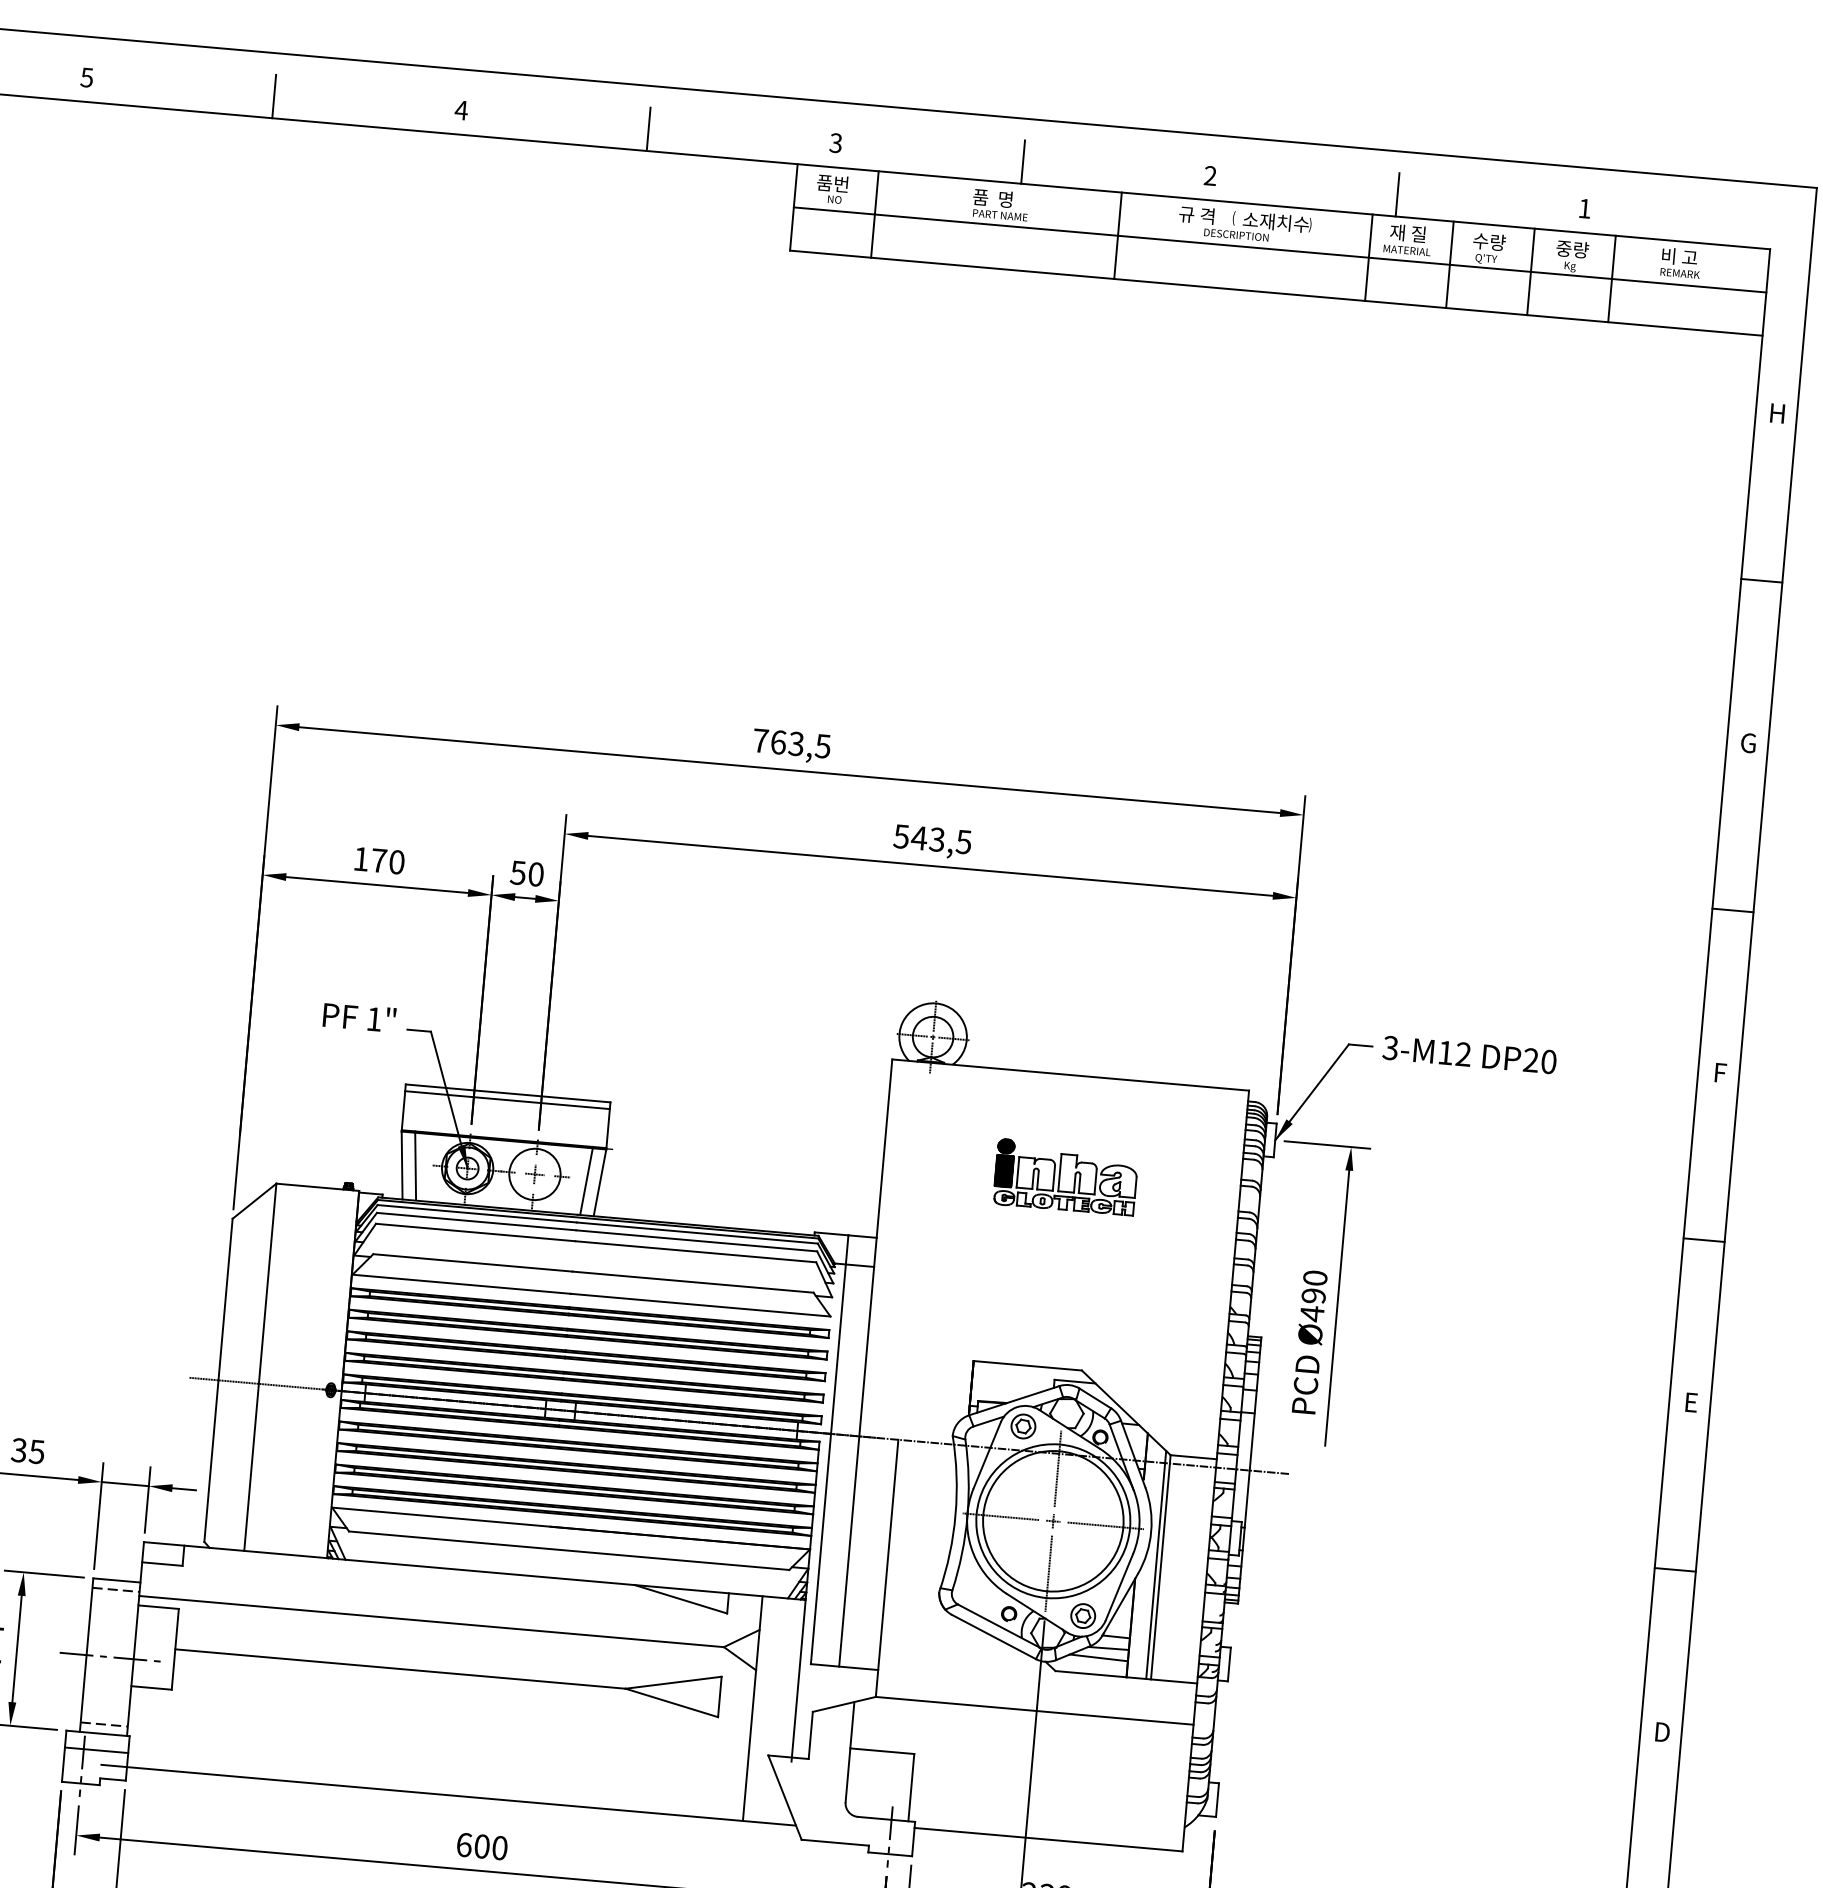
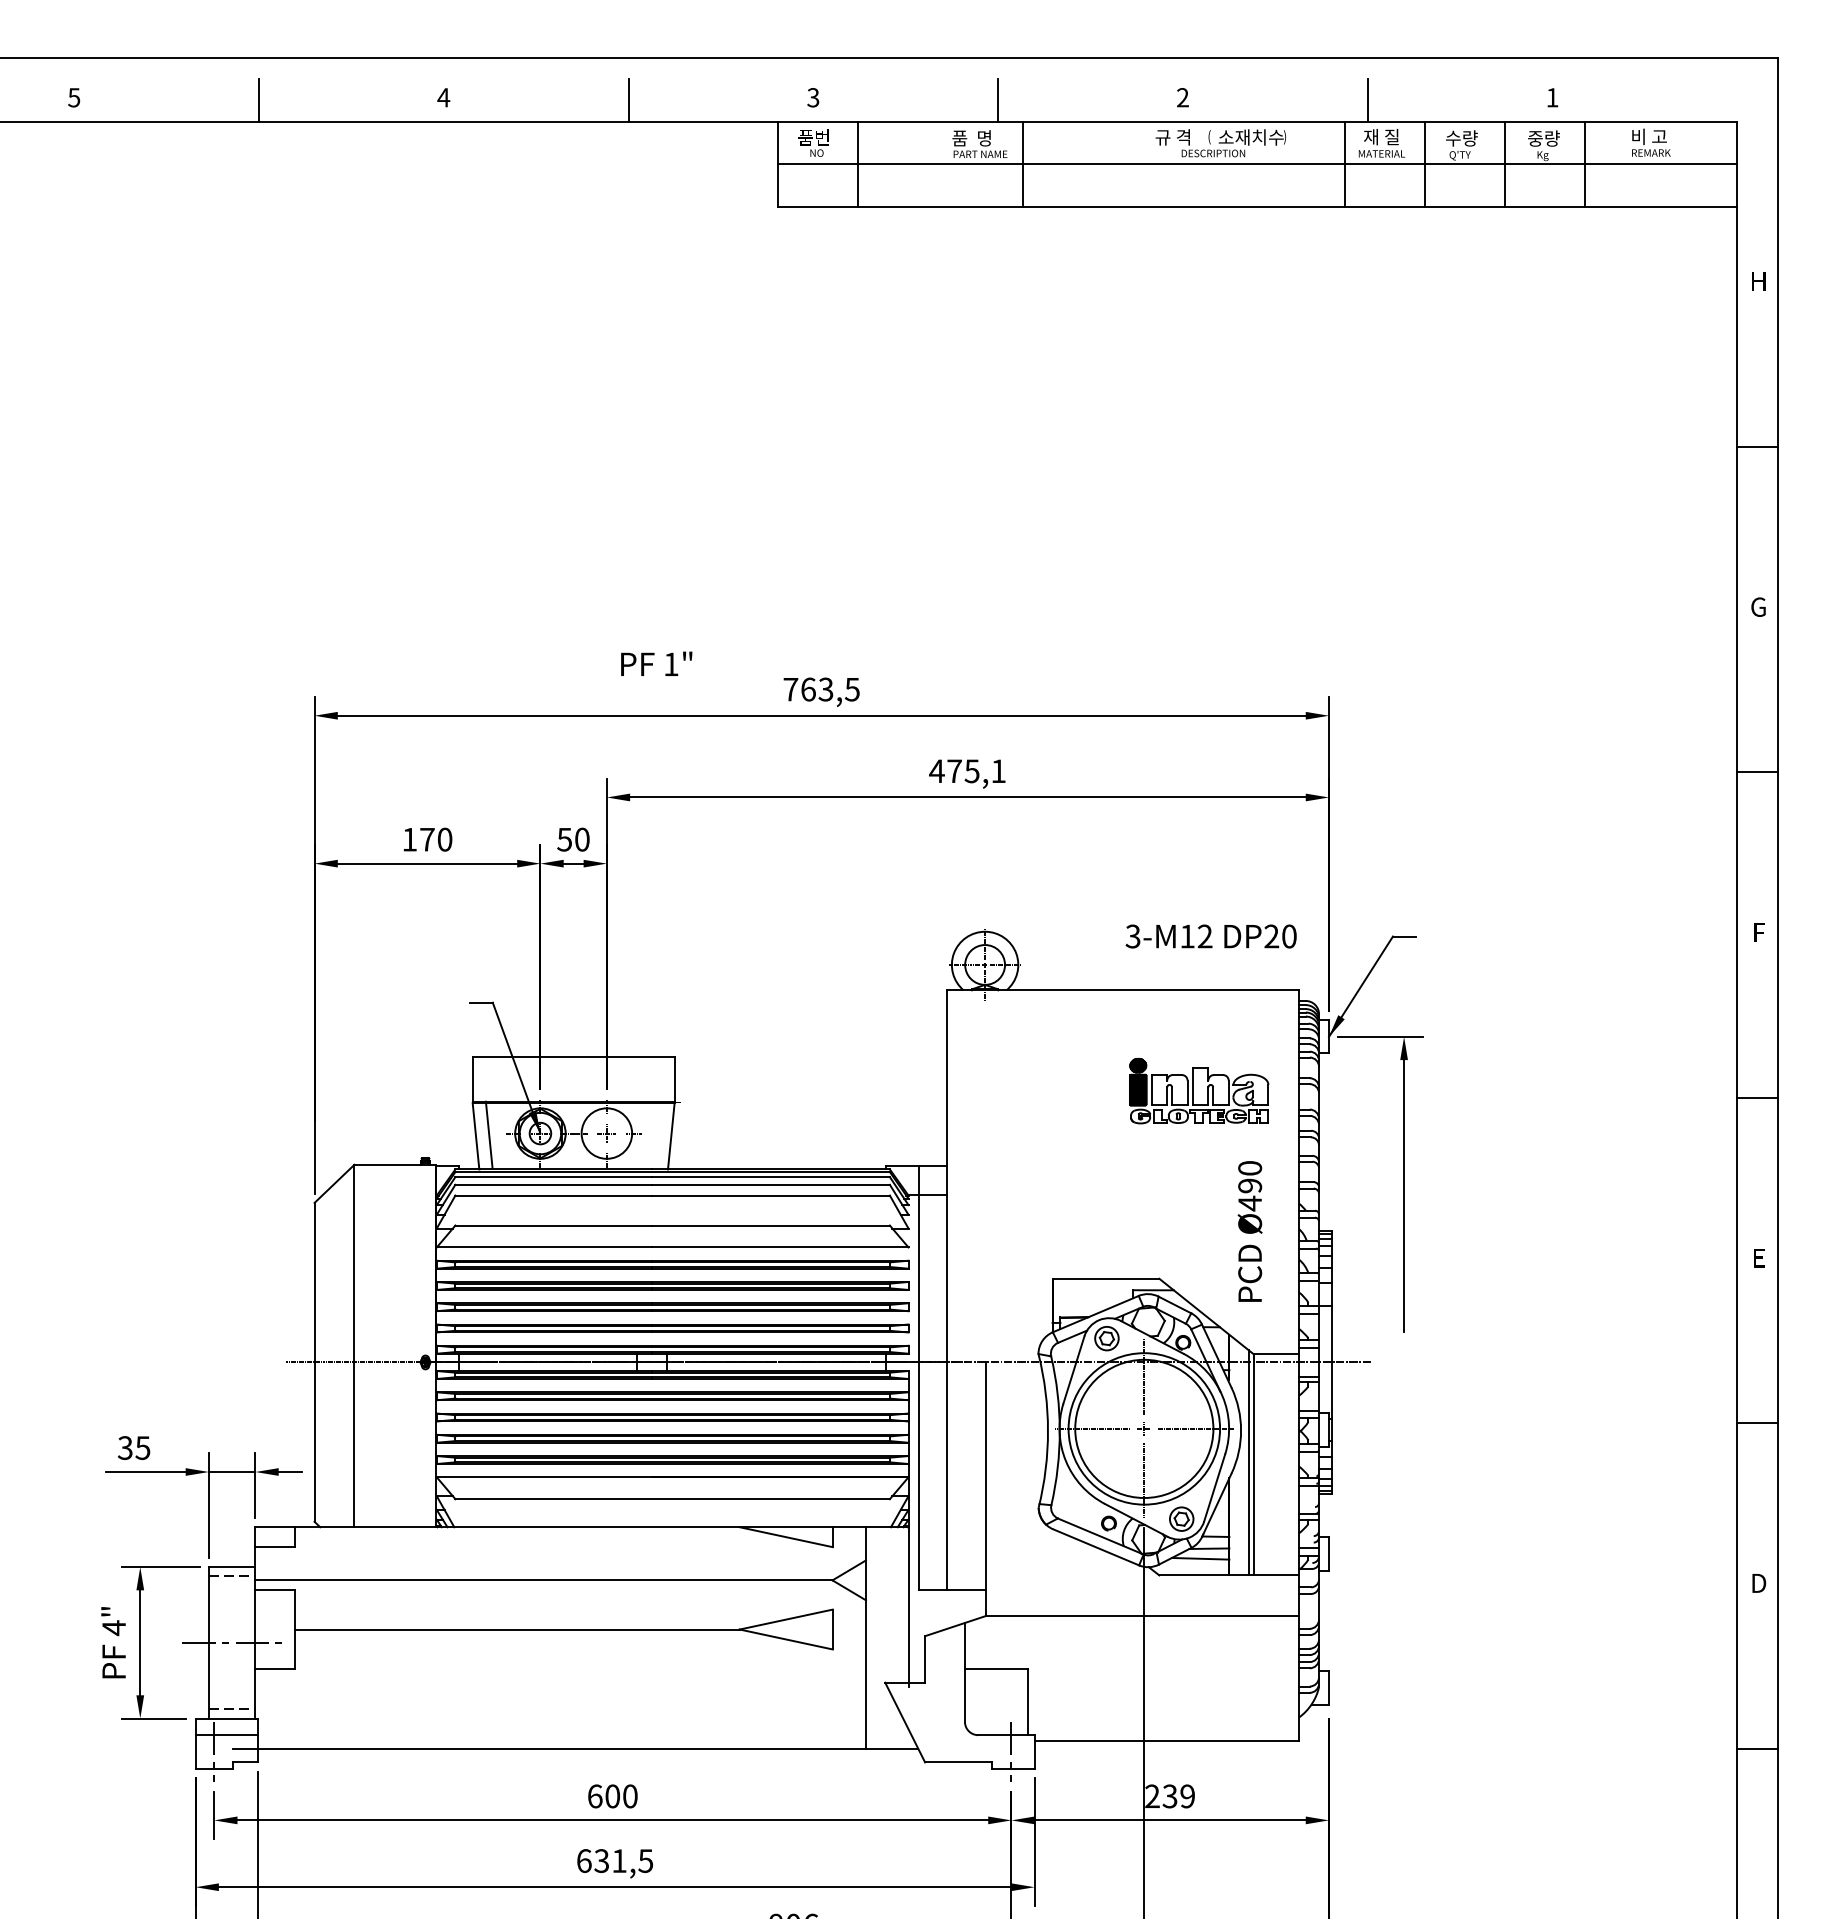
line: (1118, 235) -> (1022, 163), moved
text: (932, 839) -> (967, 771), 543,5 -> 475,1
text: (359, 1017) -> (656, 663), moved
text: (1469, 1054) -> (1210, 936), moved
line: (507, 1100) -> (573, 1063), removed
part: (1066, 1177) -> (1199, 1091), moved
line: (586, 1179) -> (657, 1134), removed
text: (1309, 1342) -> (1249, 1231), moved

